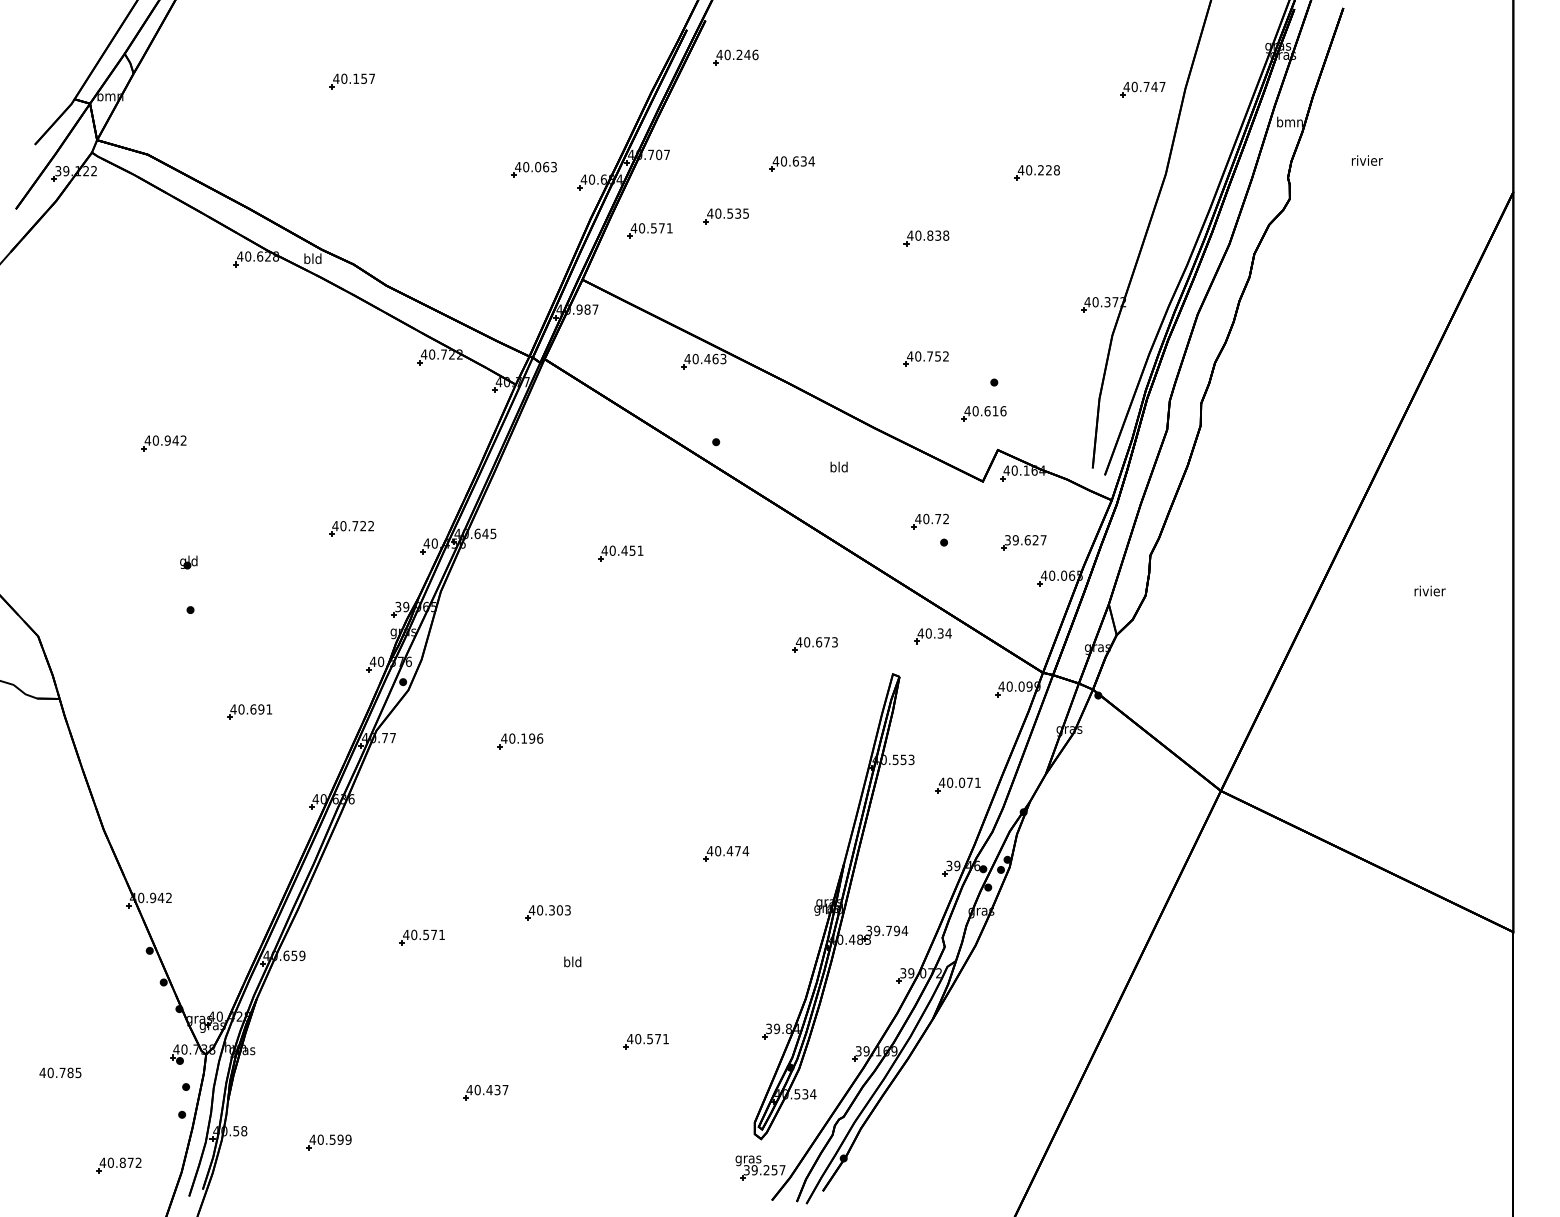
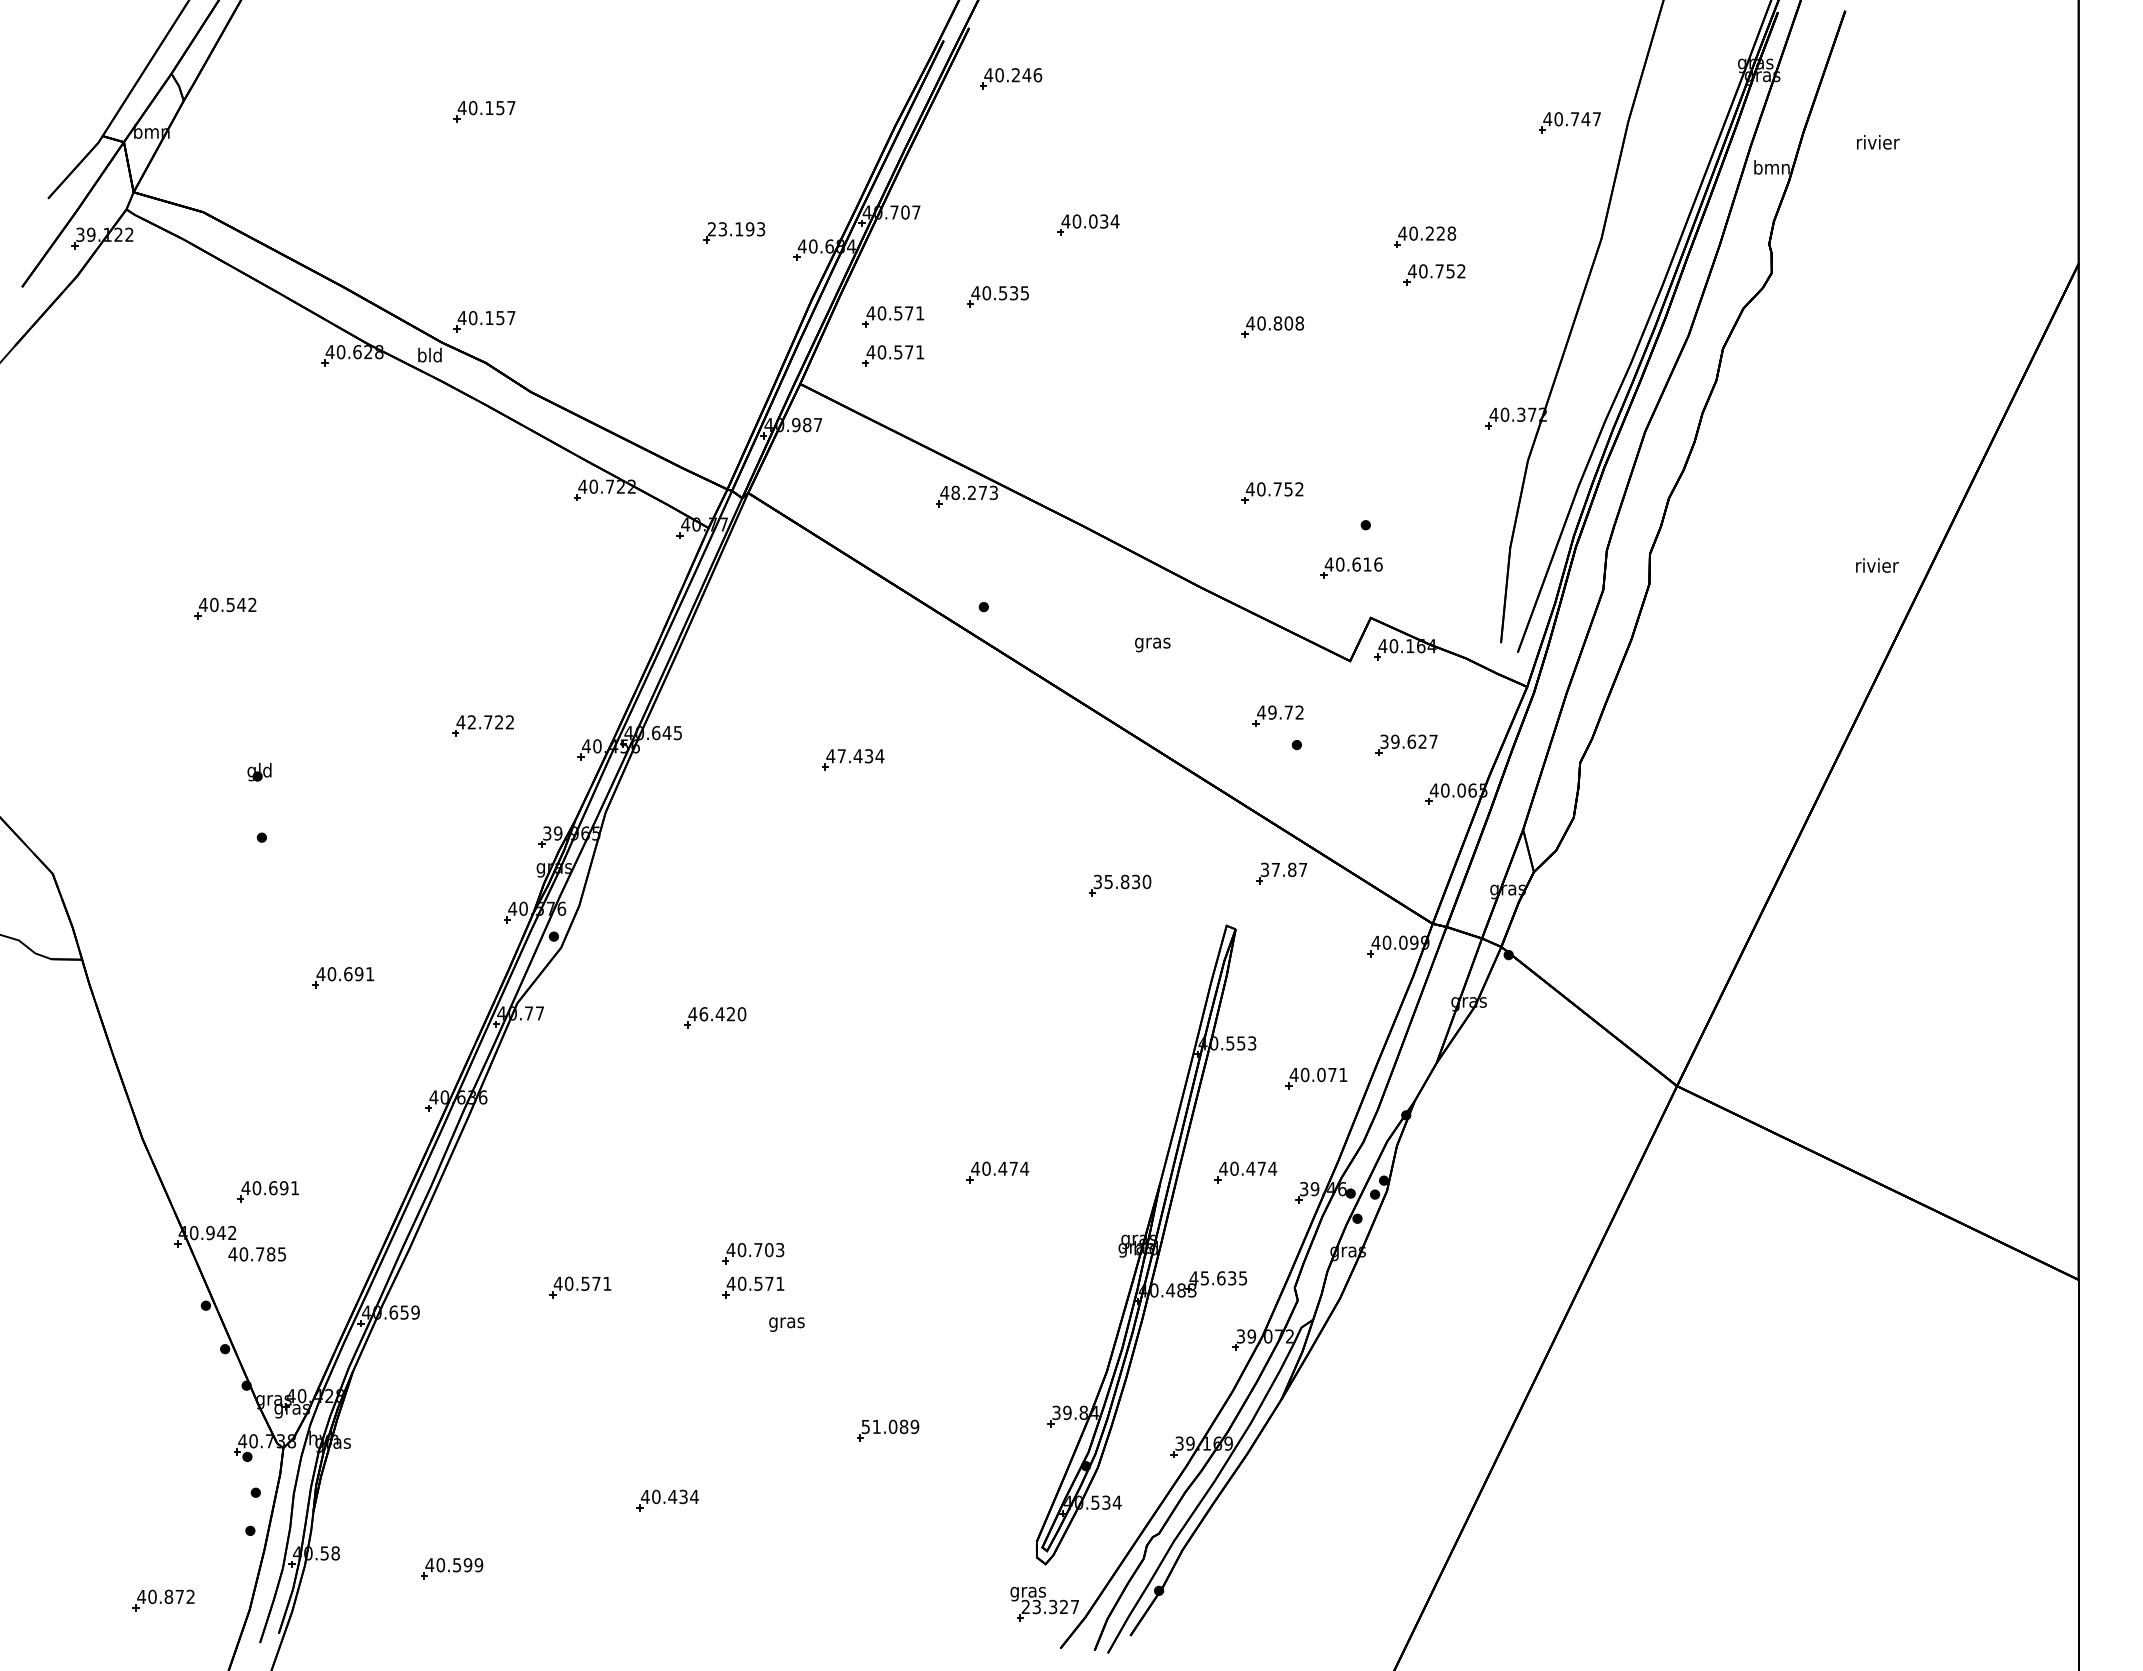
text: (1367, 160) -> (1878, 142), moved
text: (796, 161) -> (1093, 221), 40.634 -> 40.034
text: (531, 167) -> (730, 229), 40.063 -> 23.193
part: (1044, 200) -> (1434, 274), added
part: (352, 234) -> (484, 321), added
text: (937, 235) -> (1288, 323), 40.838 -> 40.808
part: (650, 259) -> (893, 355), added
text: (705, 358) -> (969, 492), 40.463 -> 48.273
text: (167, 440) -> (230, 604), 40.942 -> 40.542
text: (838, 468) -> (1152, 643), bld -> gras
text: (926, 518) -> (1272, 712), 40.72 -> 49.72
text: (343, 526) -> (471, 722), 40.722 -> 42.722
text: (626, 550) -> (860, 756), 40.451 -> 47.434
text: (1430, 591) -> (1877, 565), moved
text: (934, 633) -> (1283, 869), 40.34 -> 37.87
text: (817, 641) -> (1122, 881), 40.673 -> 35.830
text: (525, 738) -> (722, 1014), 40.196 -> 46.420
part: (906, 853) -> (1245, 1172), added
part: (194, 867) -> (267, 1191), added
text: (552, 910) -> (758, 1250), 40.303 -> 40.703
text: (887, 931) -> (1218, 1278), 39.794 -> 45.635
part: (548, 937) -> (753, 1287), added
text: (572, 963) -> (786, 1322), bld -> gras
text: (648, 1038) -> (890, 1426), 40.571 -> 51.089
text: (59, 1073) -> (256, 1254), moved
text: (505, 1089) -> (694, 1496), 40.437 -> 40.434
text: (760, 1169) -> (1044, 1606), 39.257 -> 23.327

